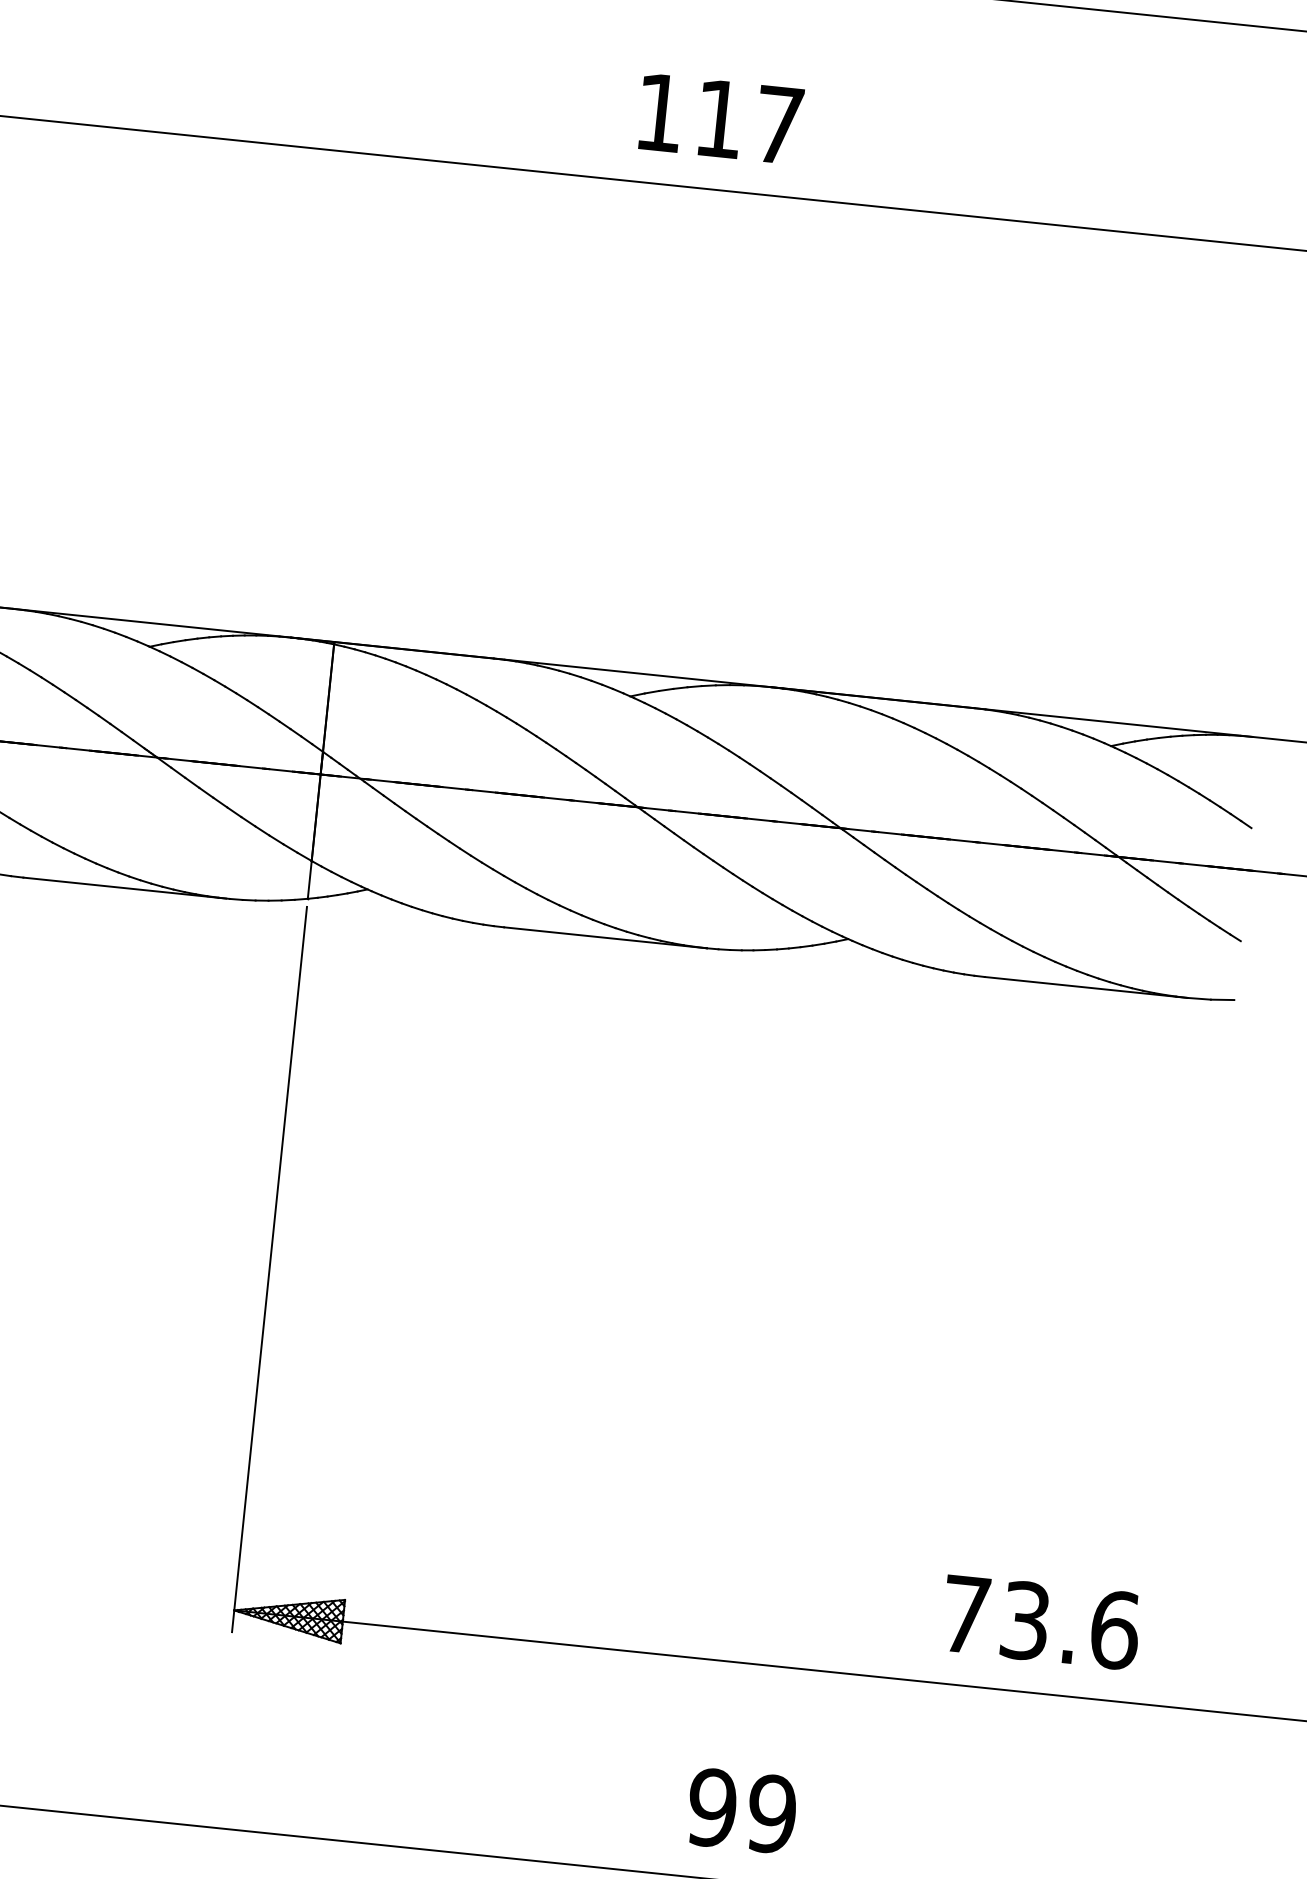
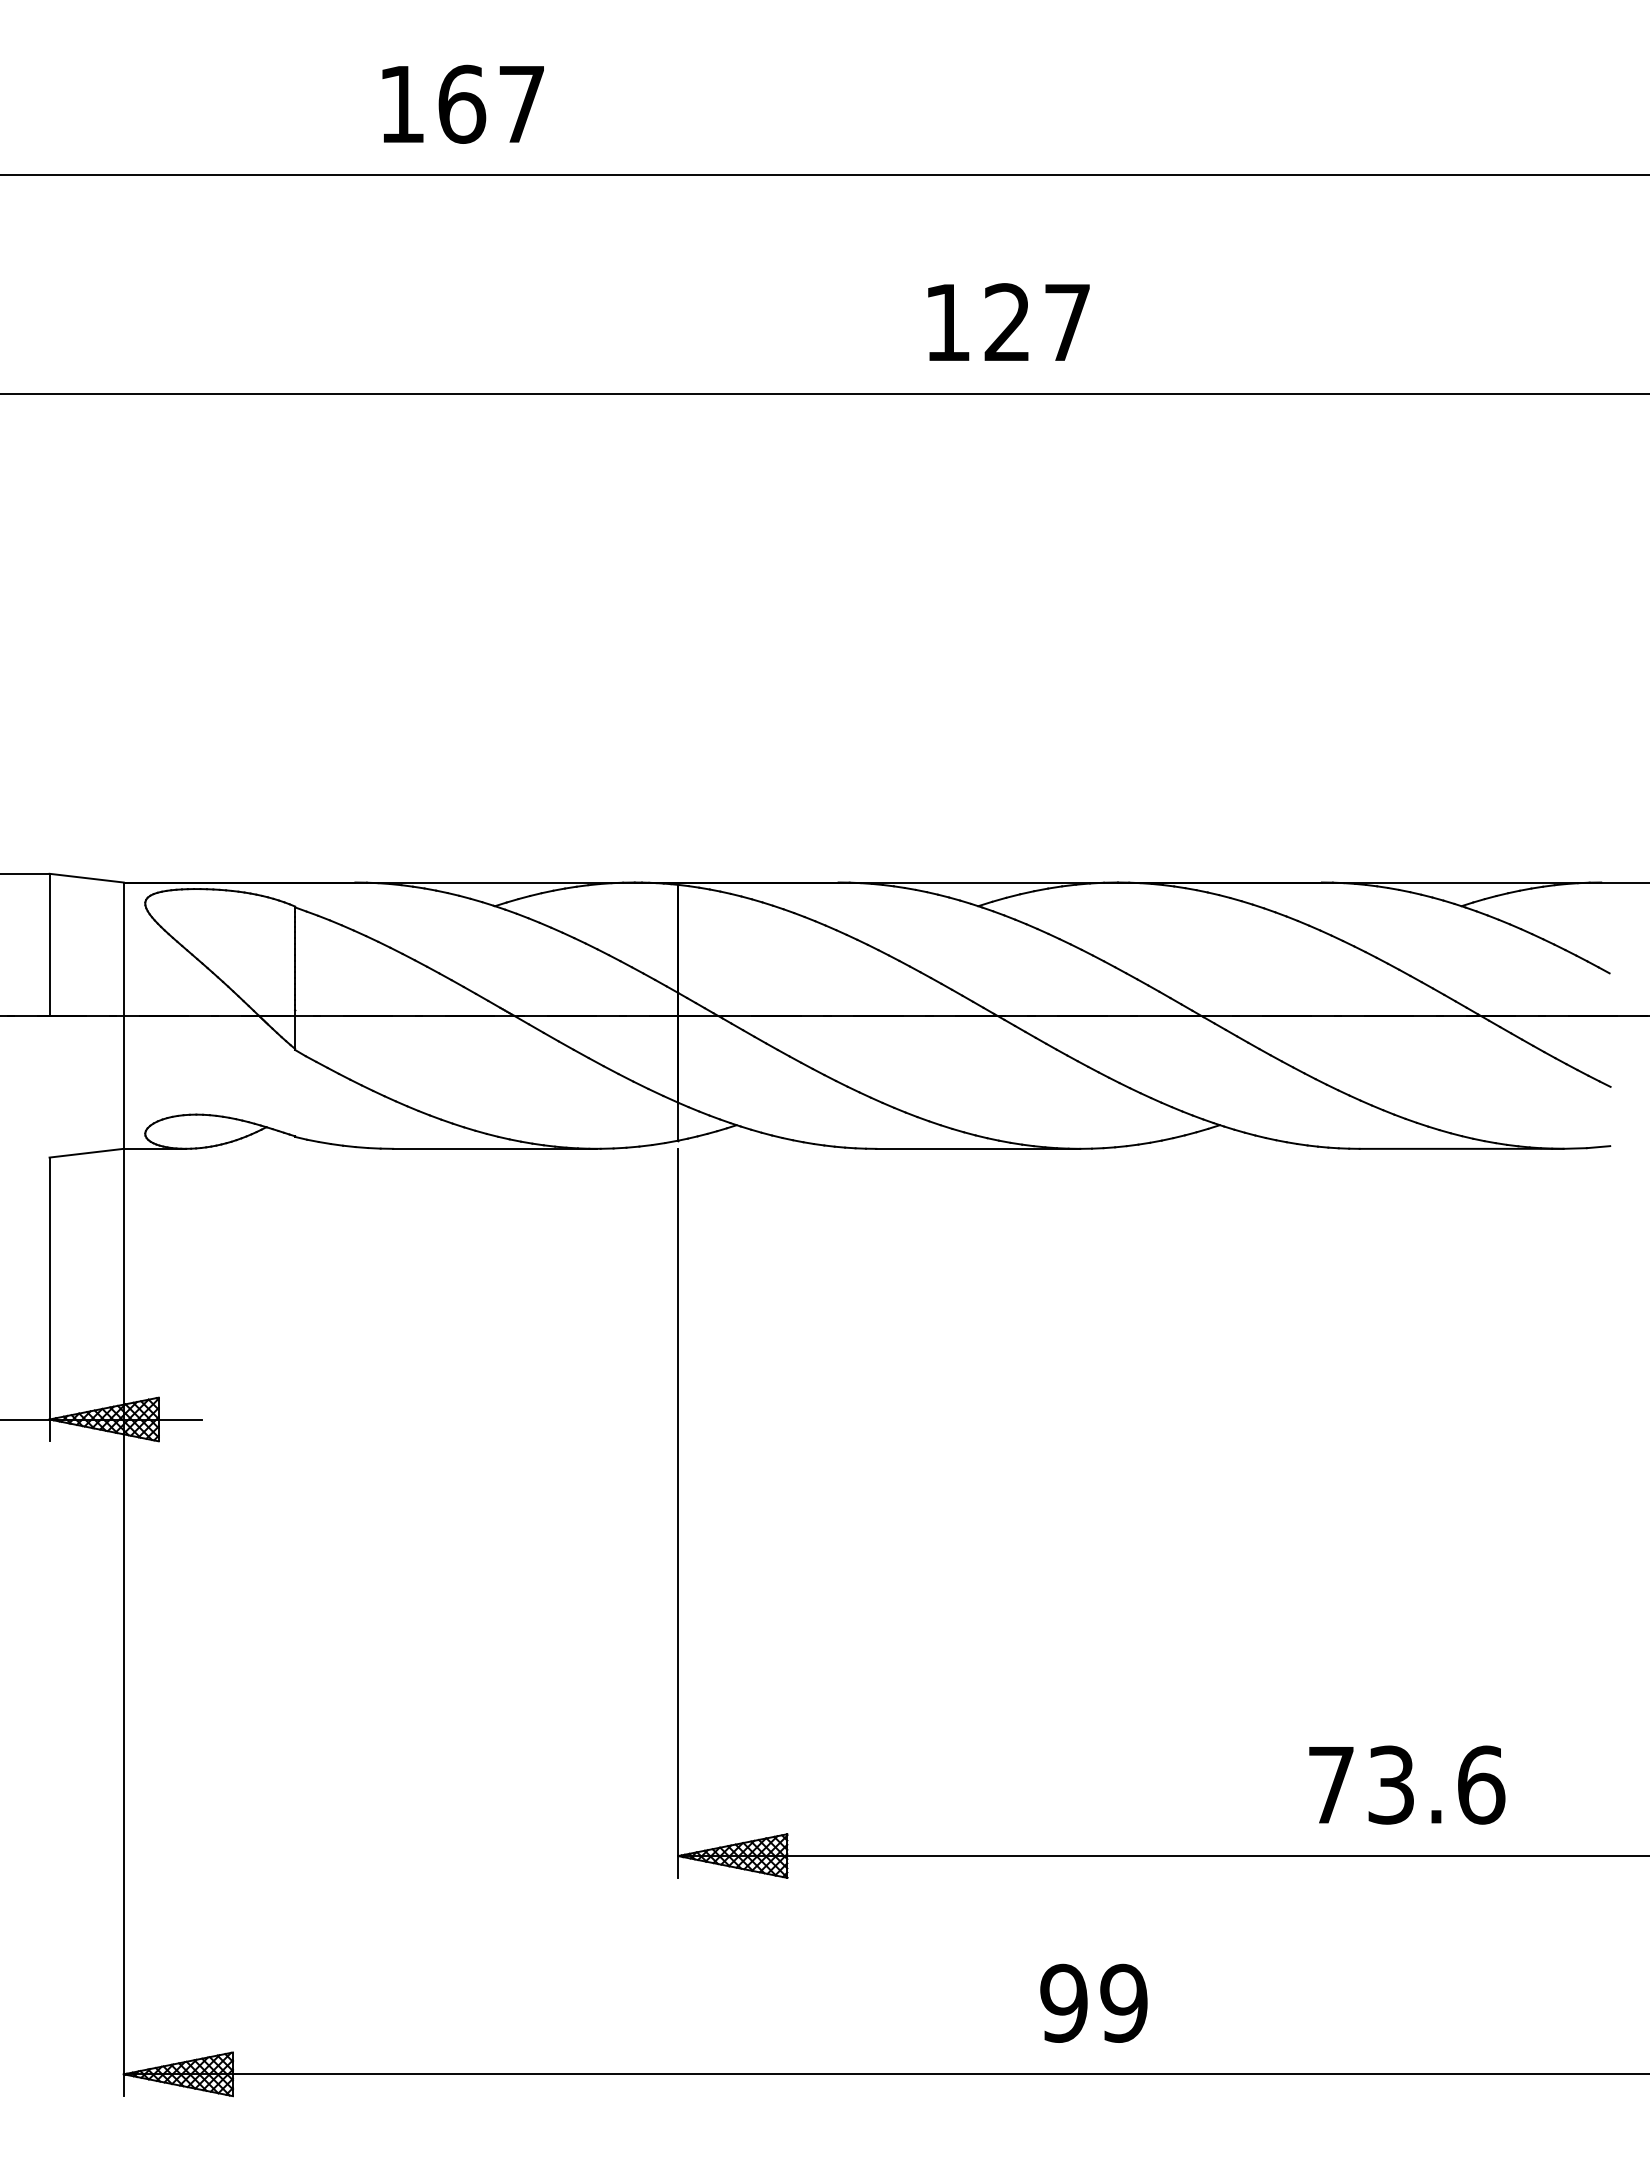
text: (718, 117) -> (1006, 321), 117 -> 127
text: (1041, 1621) -> (1407, 1784), moved
text: (741, 1810) -> (1093, 2002), moved

